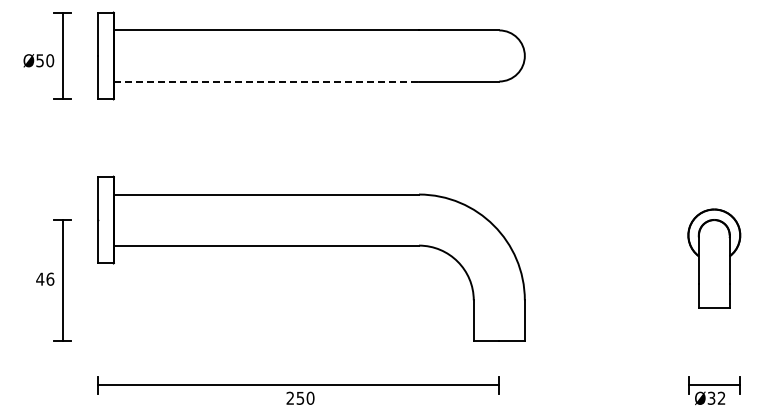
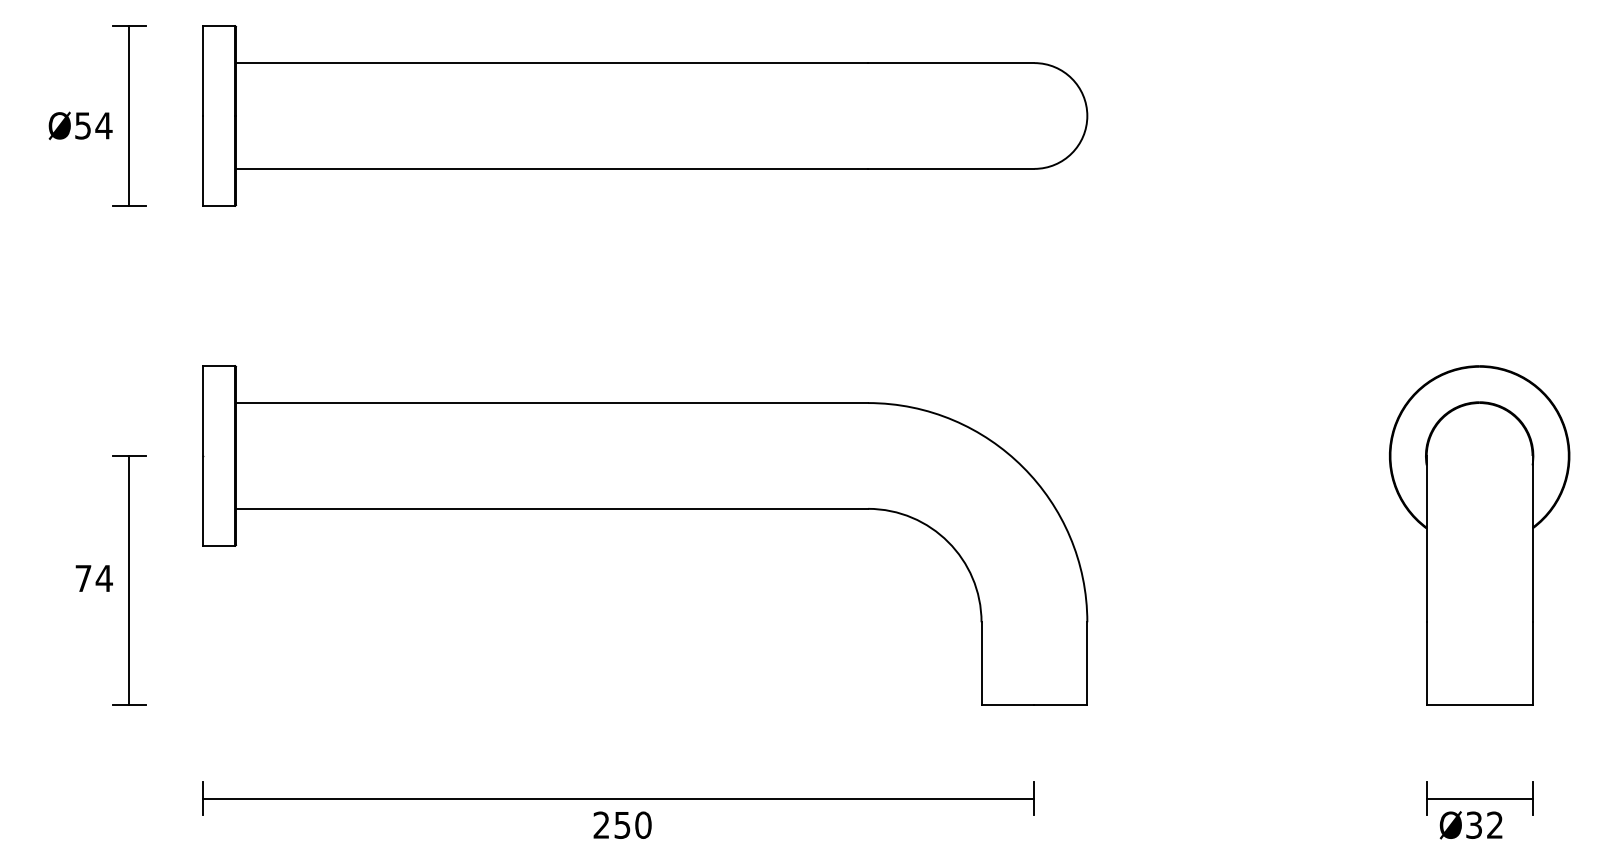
text: (50, 60) -> (104, 125), Ø50 -> Ø54
line: (266, 81) -> (552, 168), dashed -> solid
part: (714, 258) -> (1480, 535), size x1.67
text: (45, 278) -> (94, 576), 46 -> 74

